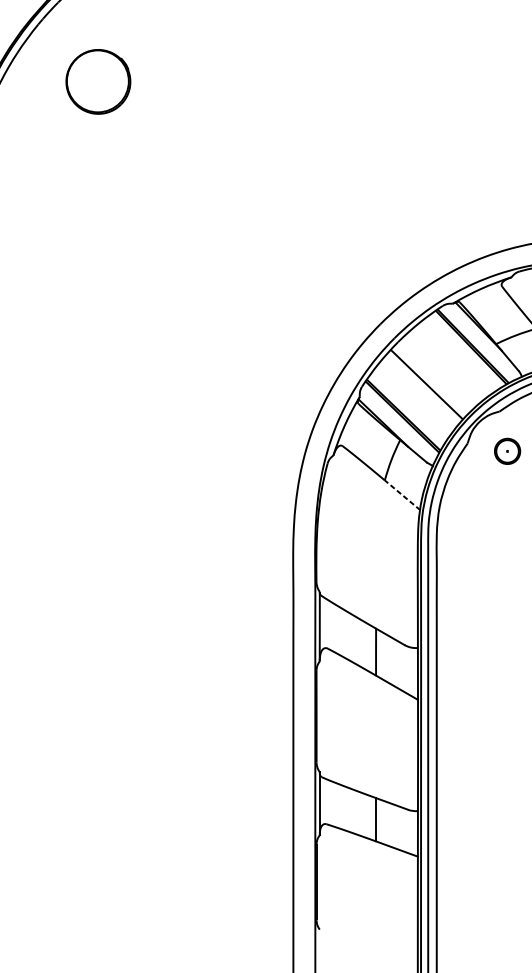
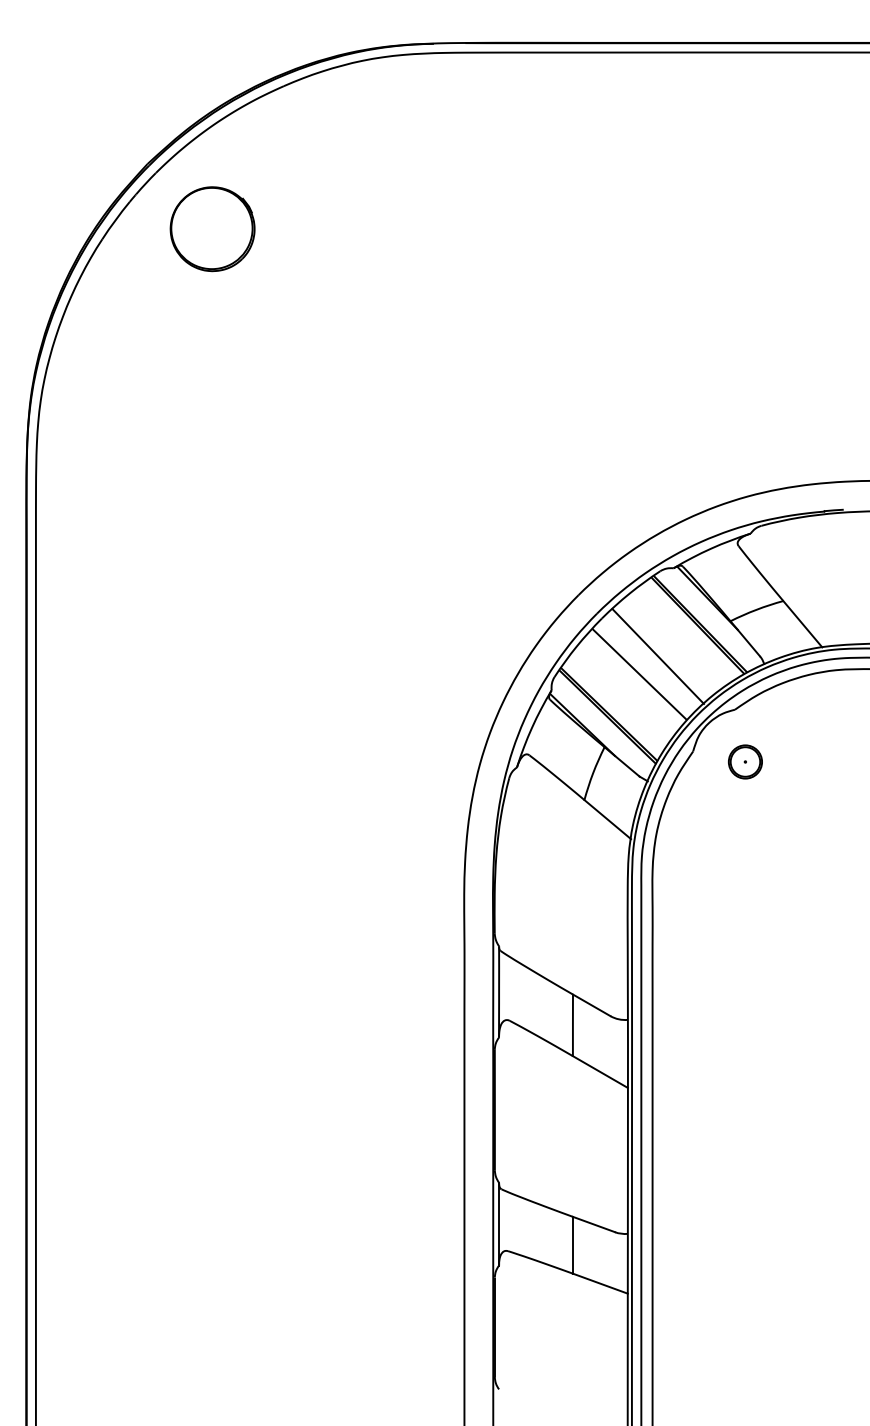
part: (98, 82) -> (212, 229), moved
line: (441, 371) -> (658, 656), added
line: (402, 495) -> (607, 819), dashed -> solid

